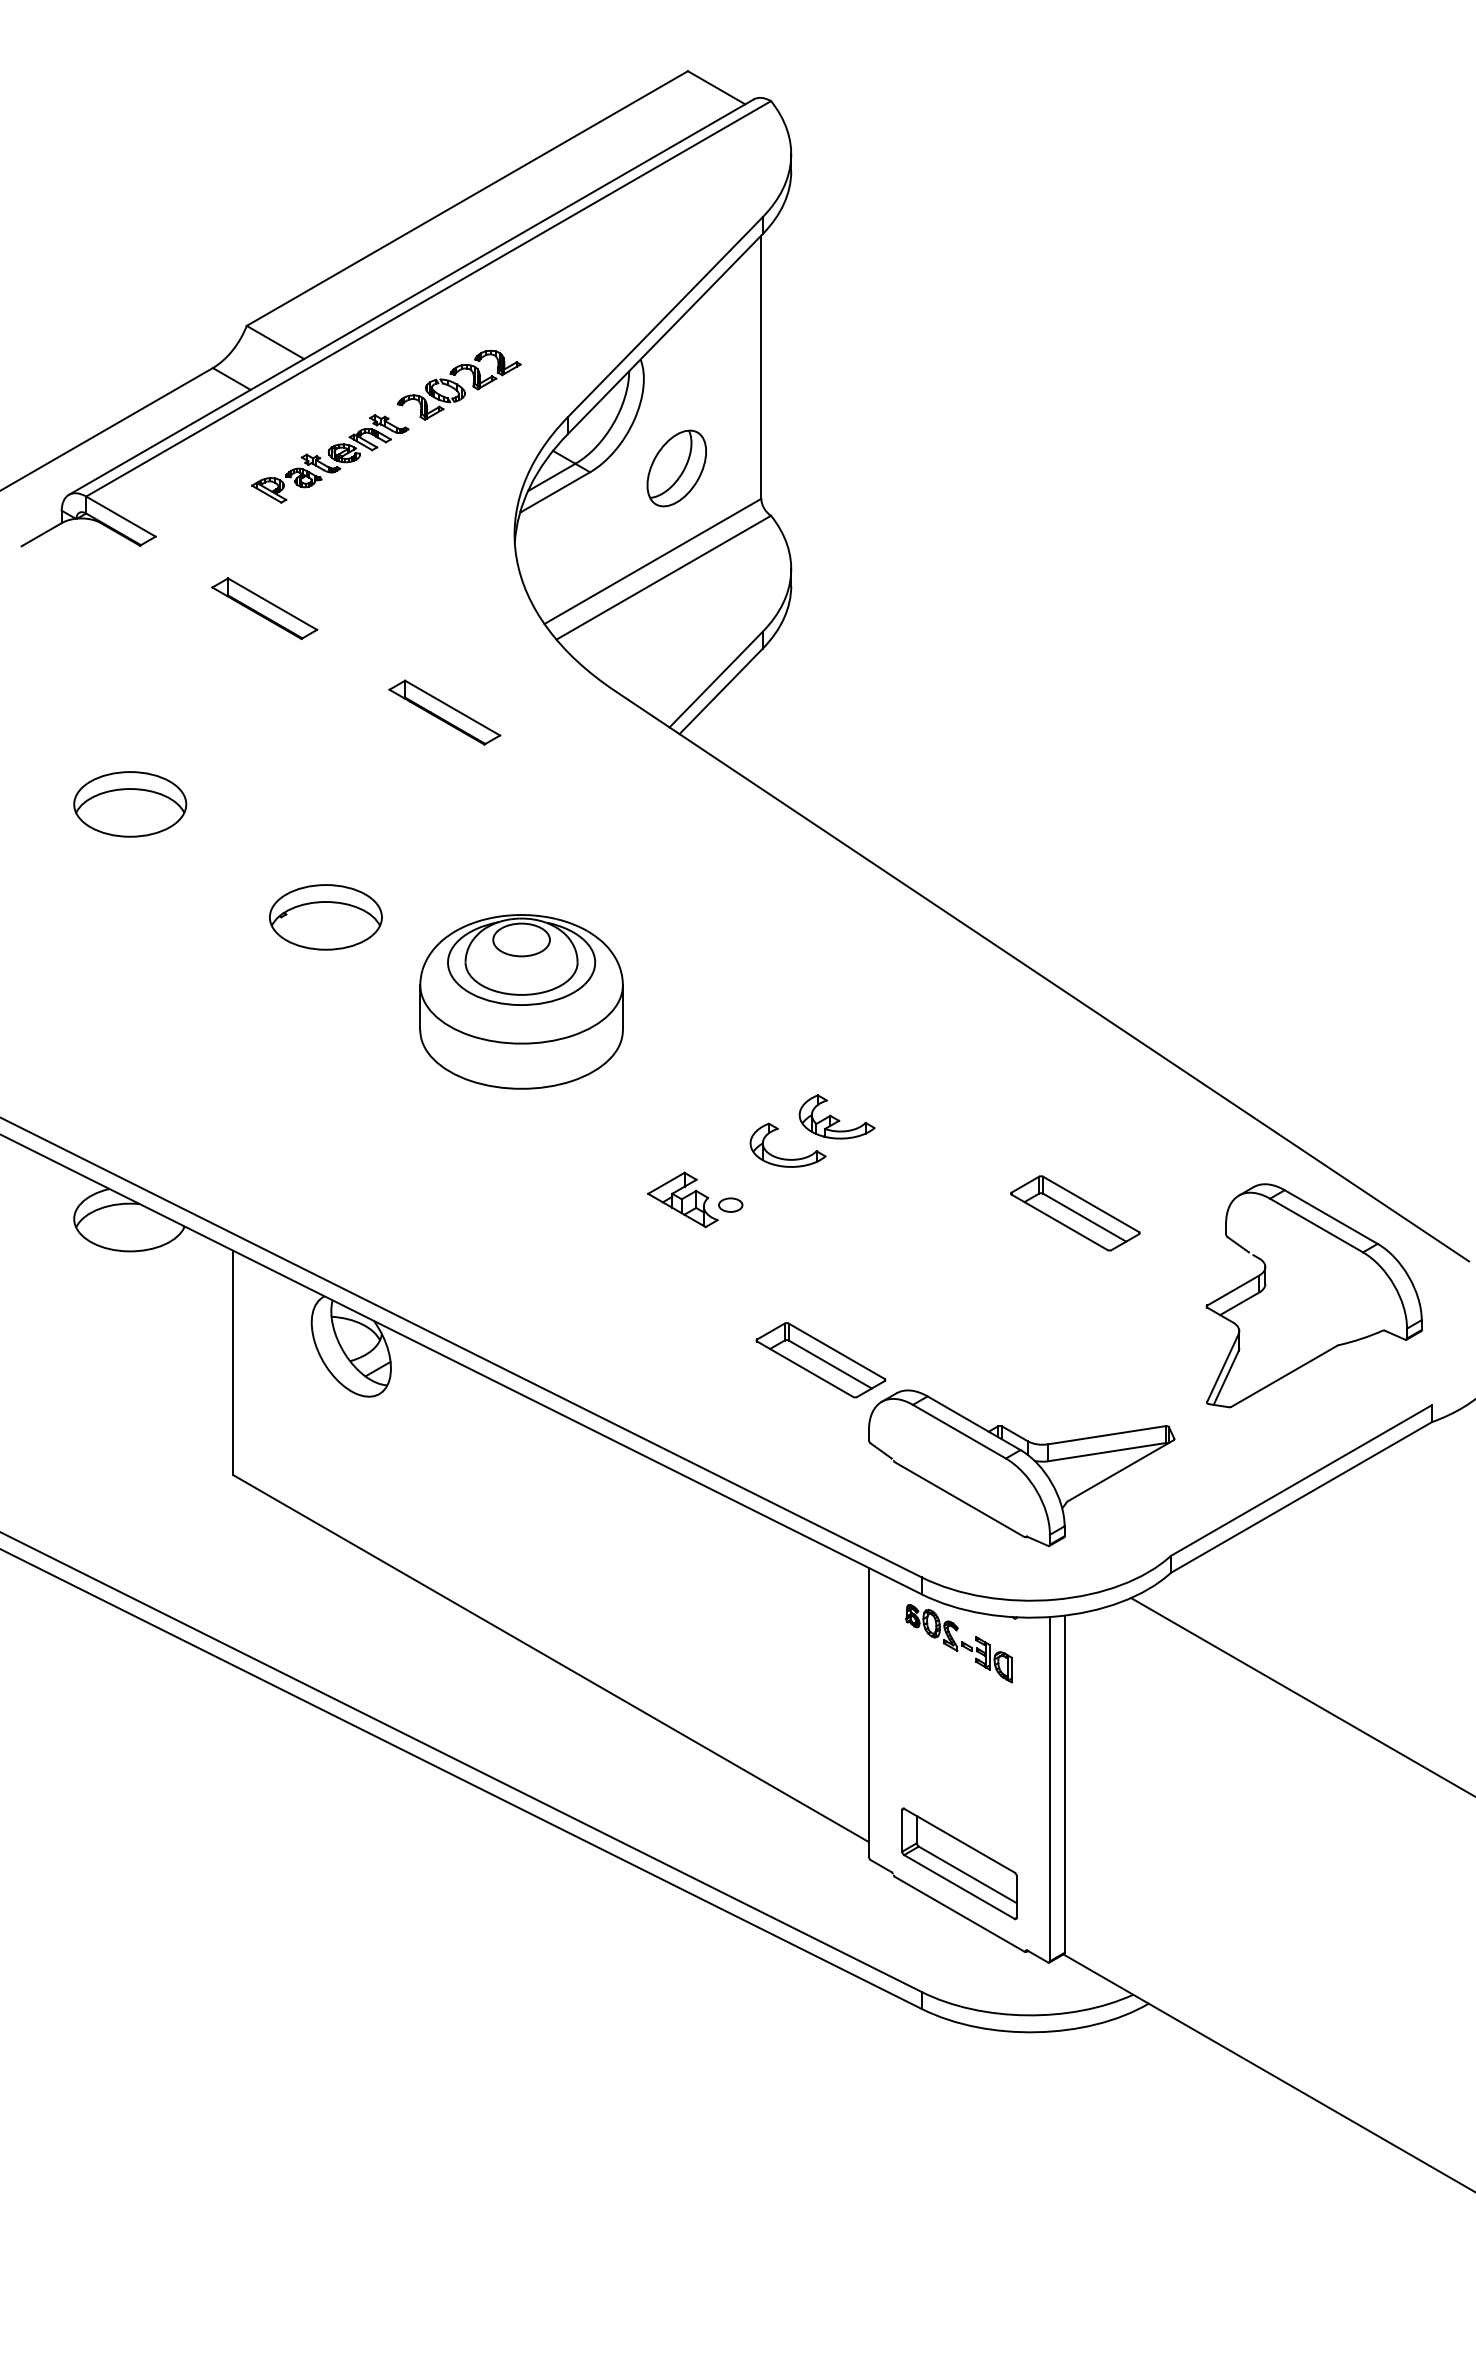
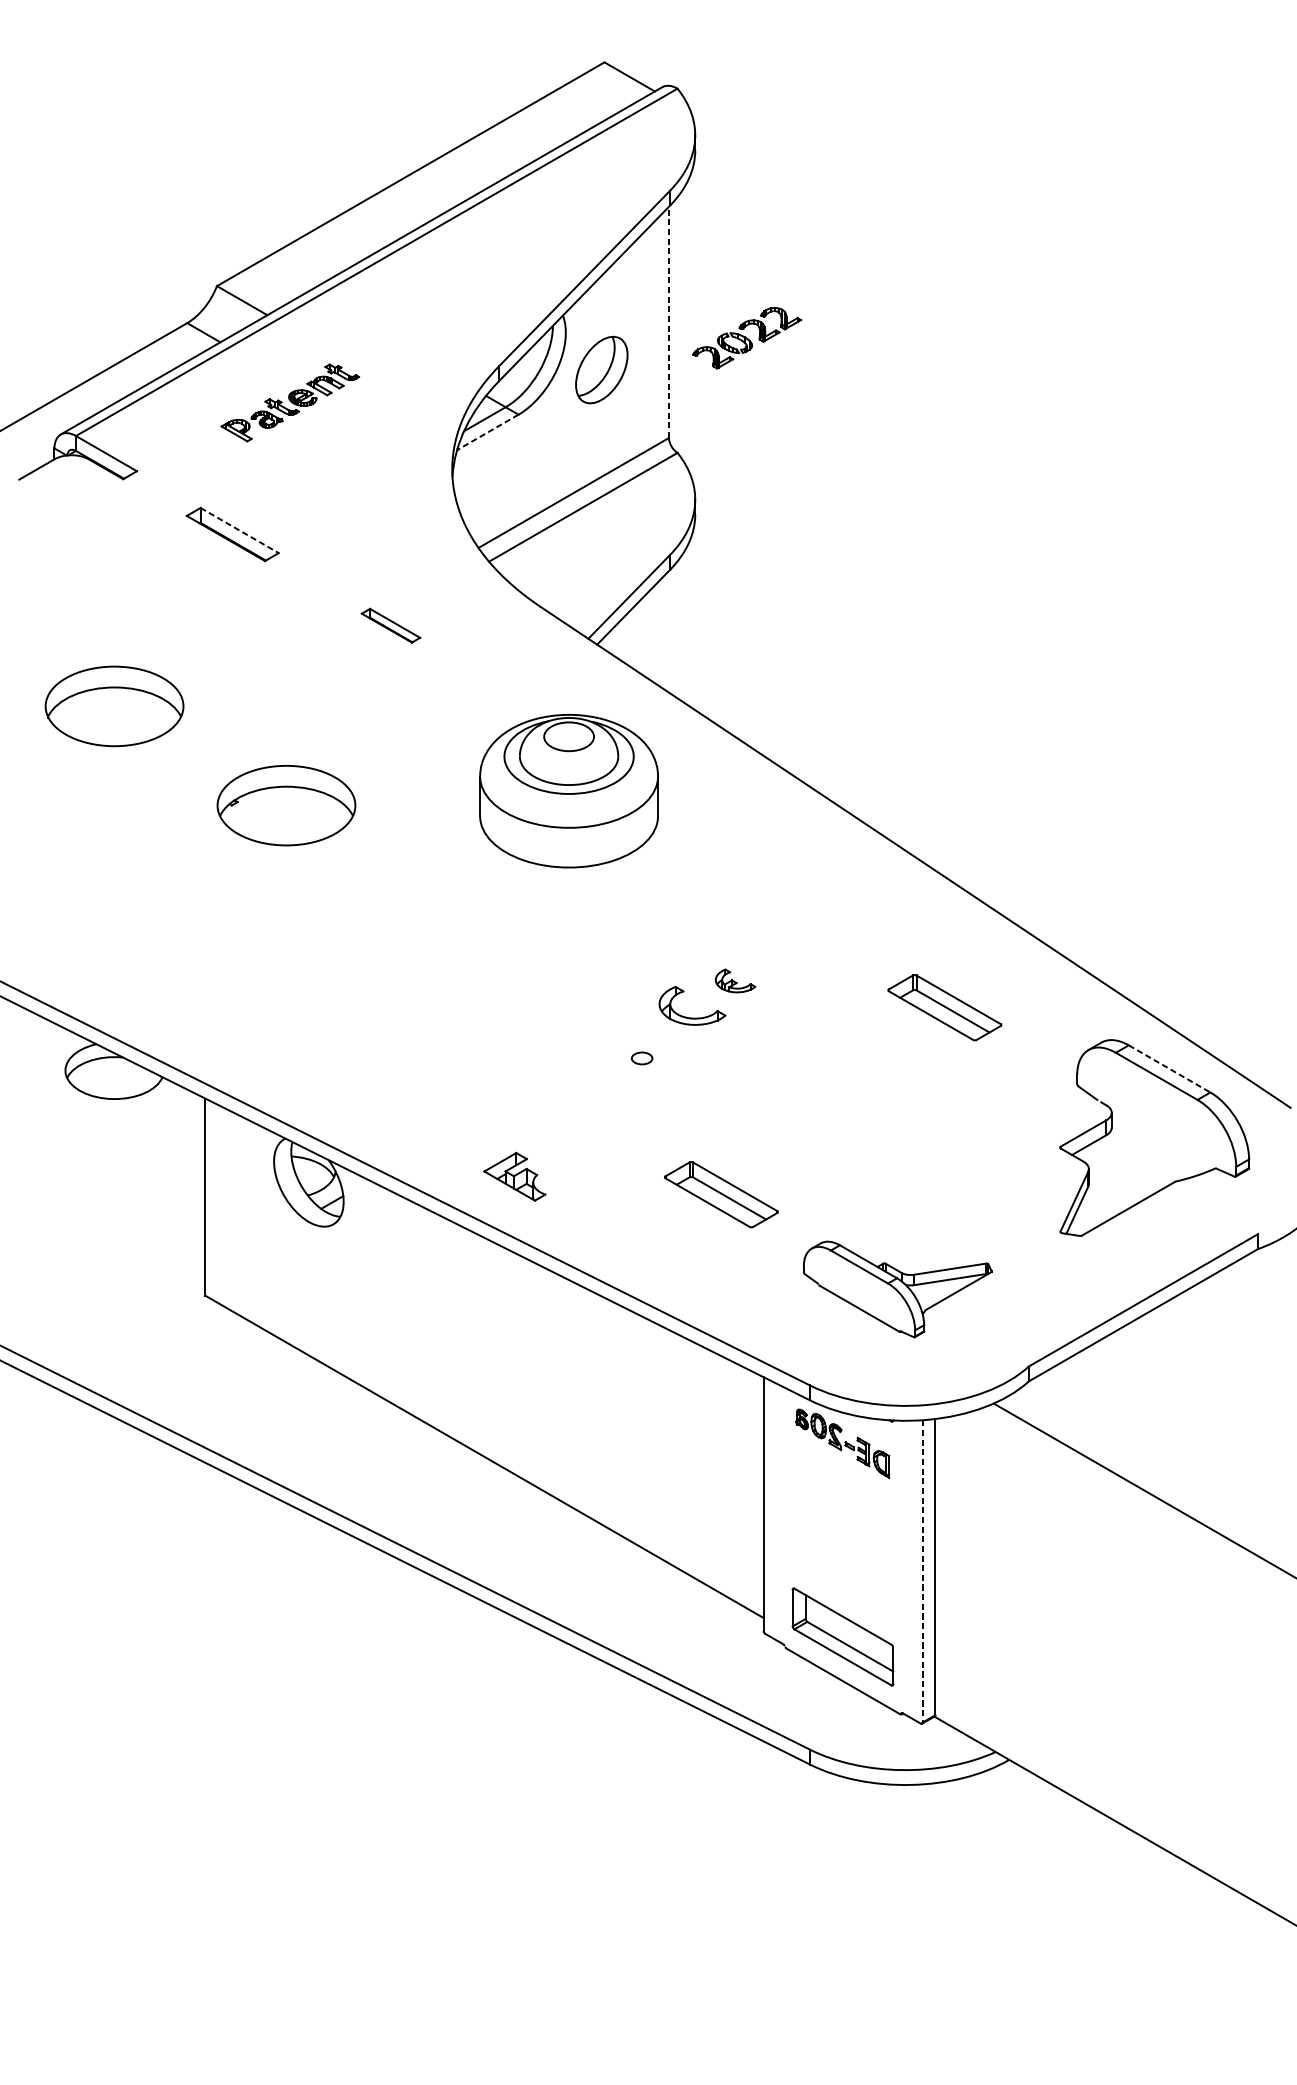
line: (761, 367) -> (669, 322), solid -> dashed
part: (458, 384) -> (746, 337), moved
part: (676, 468) -> (601, 370), moved
line: (555, 492) -> (488, 432), solid -> dashed
line: (273, 604) -> (240, 530), solid -> dashed
part: (444, 712) -> (390, 625), size x0.6
part: (130, 804) -> (114, 706), size x1.4
part: (325, 917) -> (286, 805), size x1.4
part: (521, 1001) -> (569, 790), moved
part: (836, 1116) -> (735, 980), size x0.6
part: (682, 1199) -> (514, 1176), moved
part: (1075, 1213) -> (944, 1007), moved
line: (1331, 1217) -> (1169, 1069), solid -> dashed
part: (1021, 1467) -> (897, 1288), size x0.7
line: (1049, 1789) -> (922, 1571), solid -> dashed

